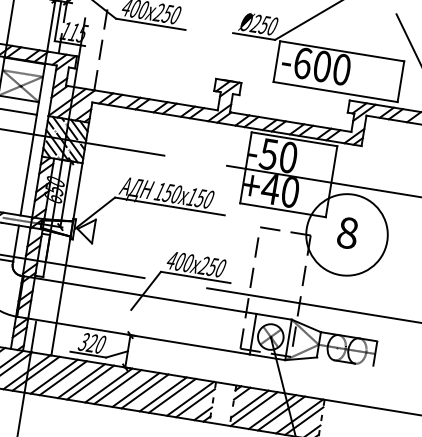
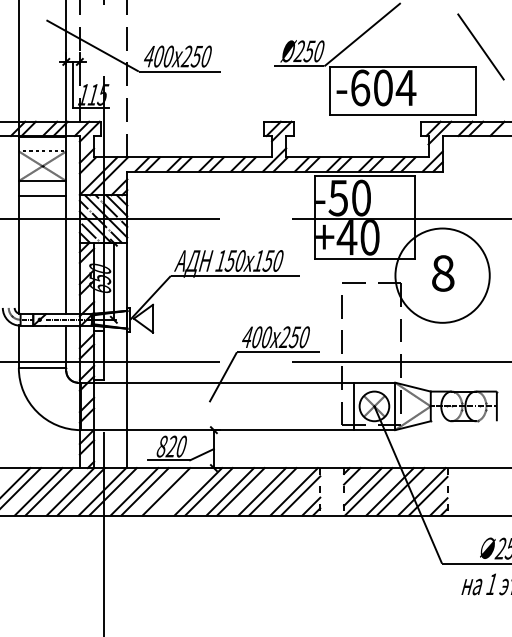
text: (341, 69) -> (405, 87), -600 -> -604
text: (83, 341) -> (161, 446), 320 -> 820
line: (90, 382) -> (176, 491), removed

